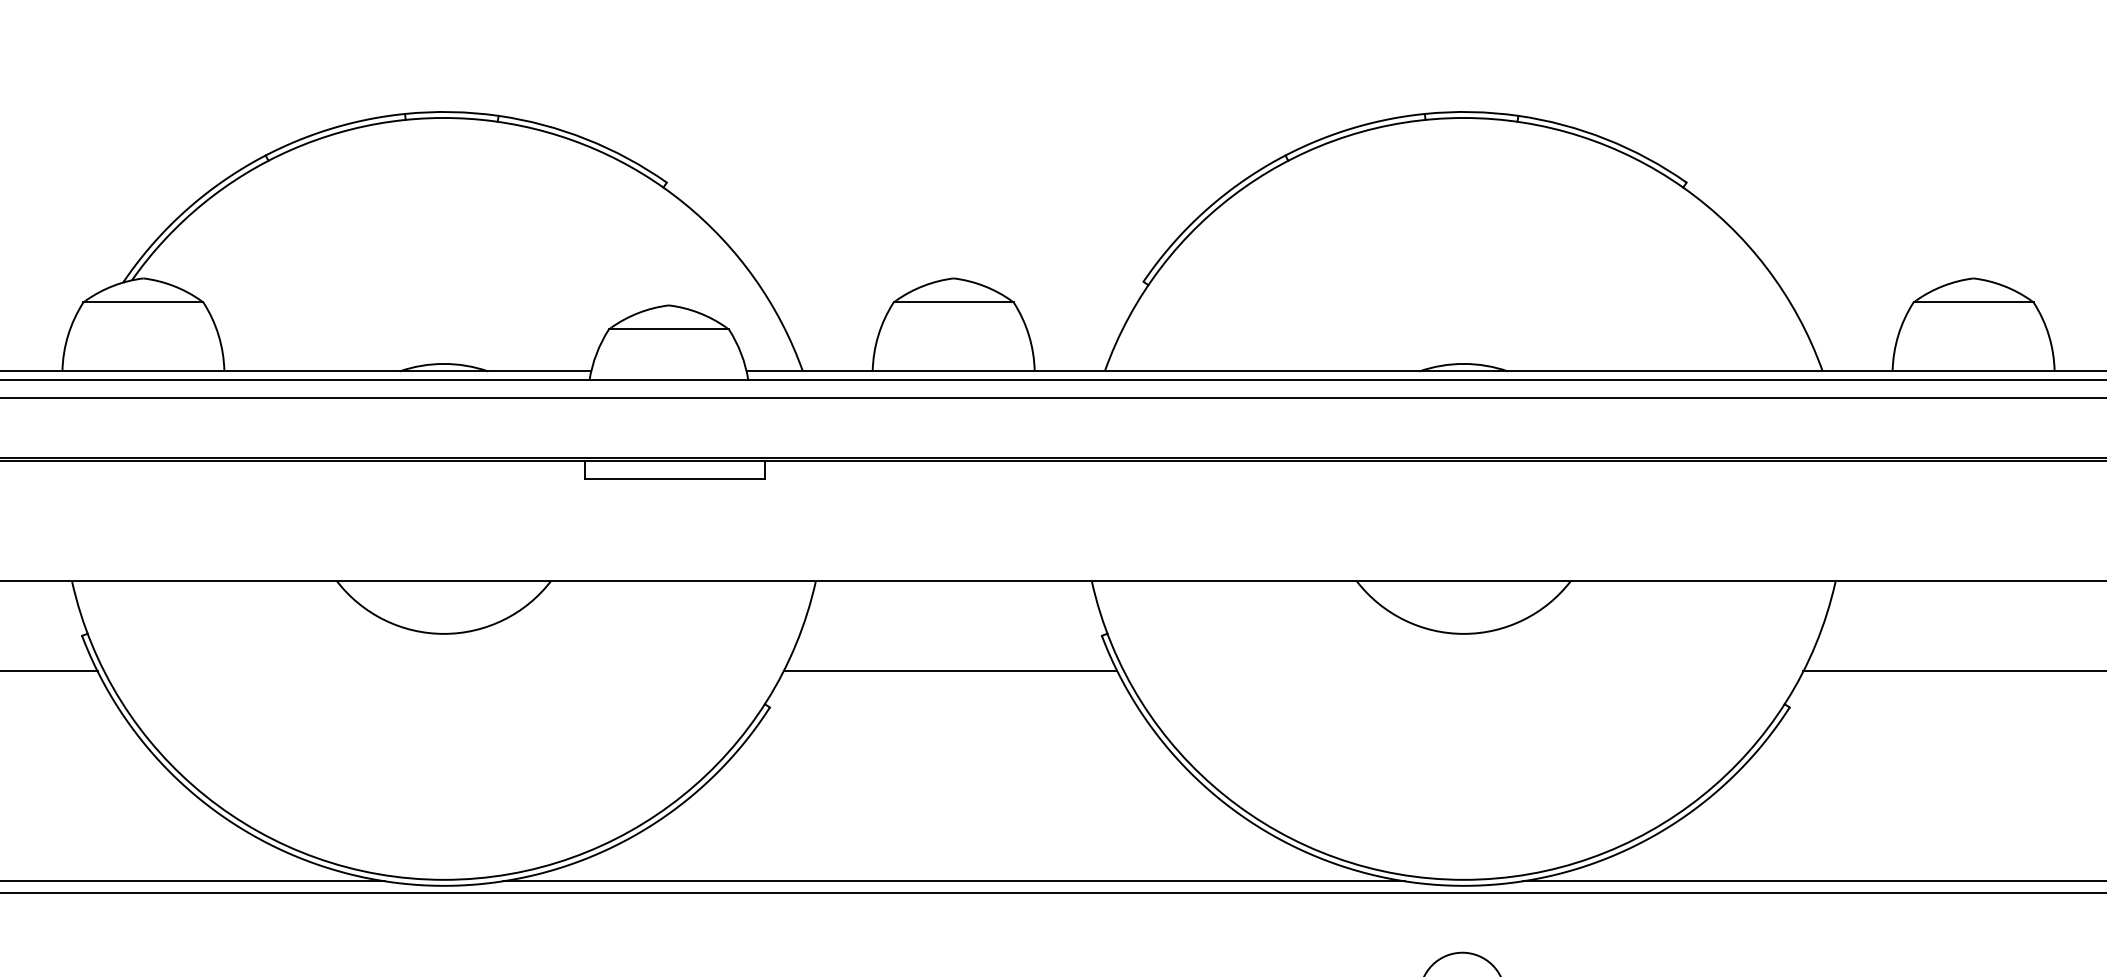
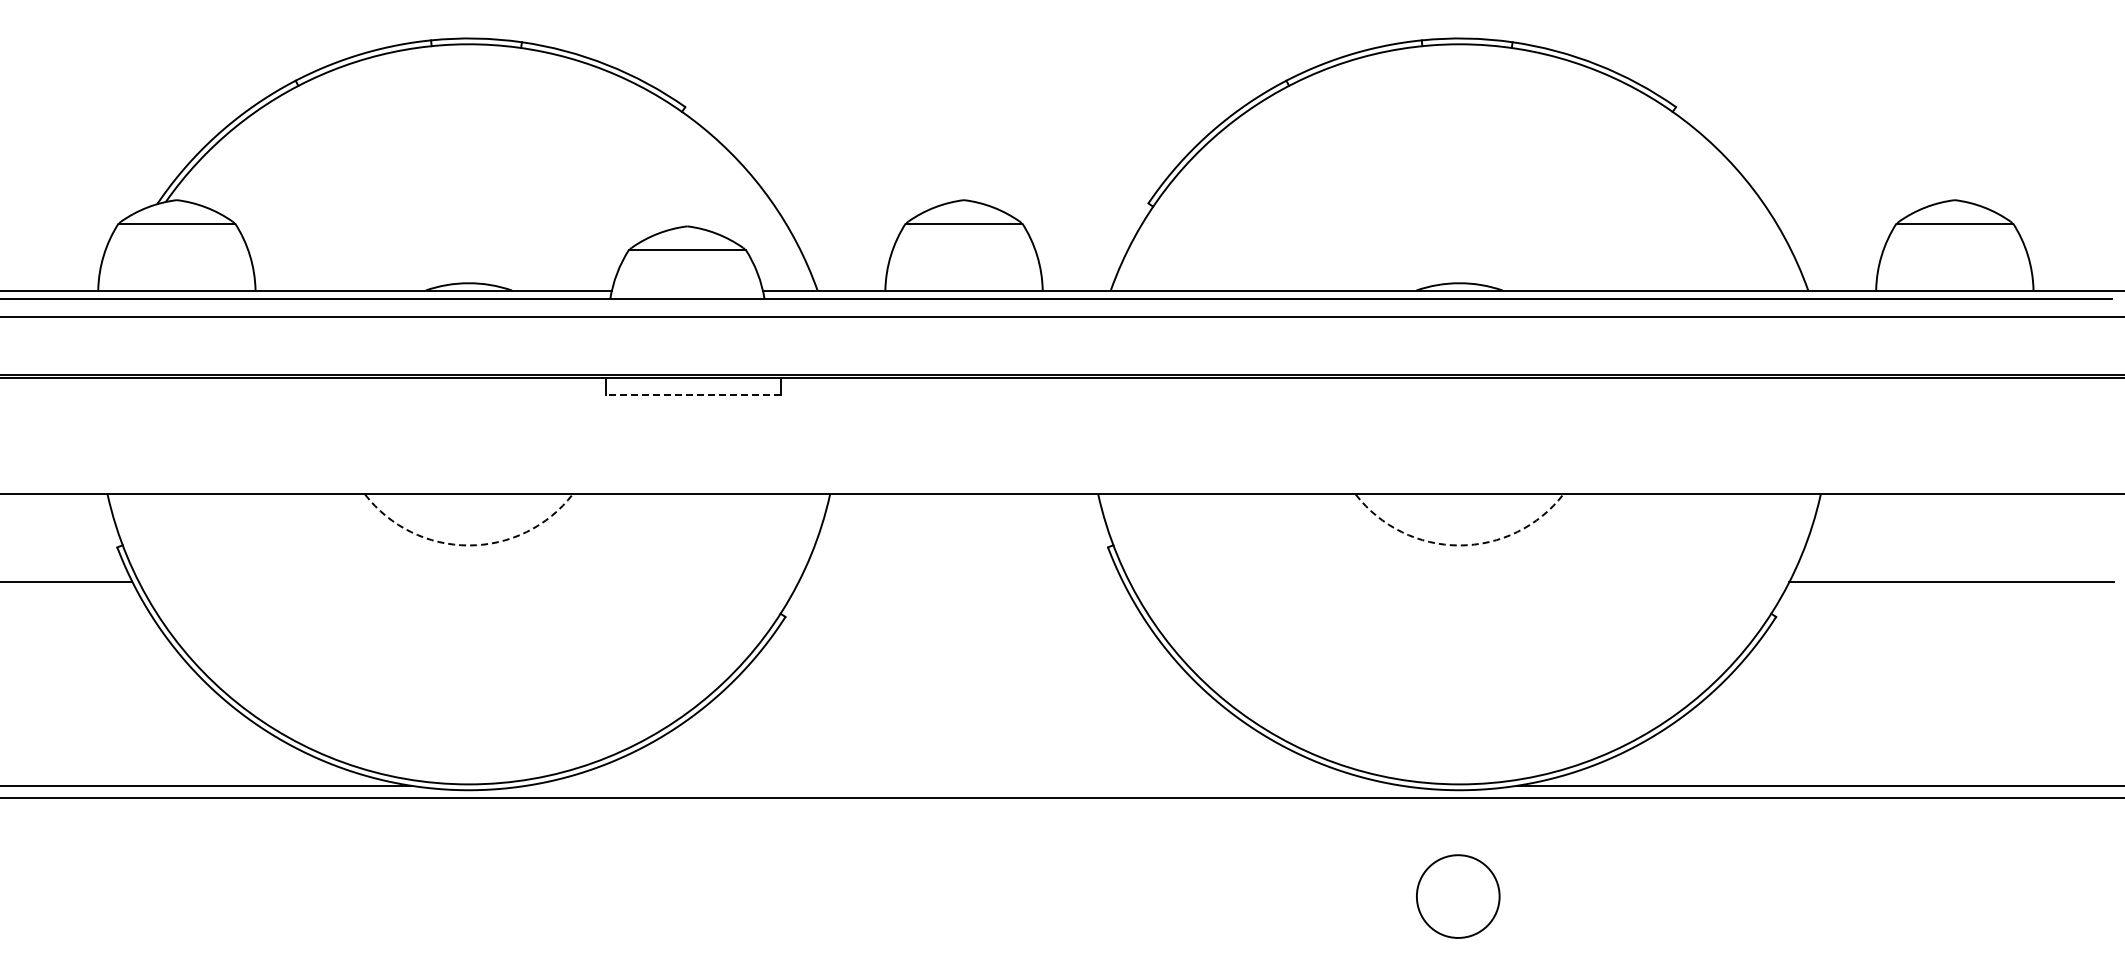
line: (674, 479) -> (692, 395), solid -> dashed
arc: (443, 633) -> (468, 545), solid -> dashed
arc: (1463, 633) -> (1459, 545), solid -> dashed
line: (950, 670) -> (960, 581), removed
line: (954, 880) -> (964, 785), removed

